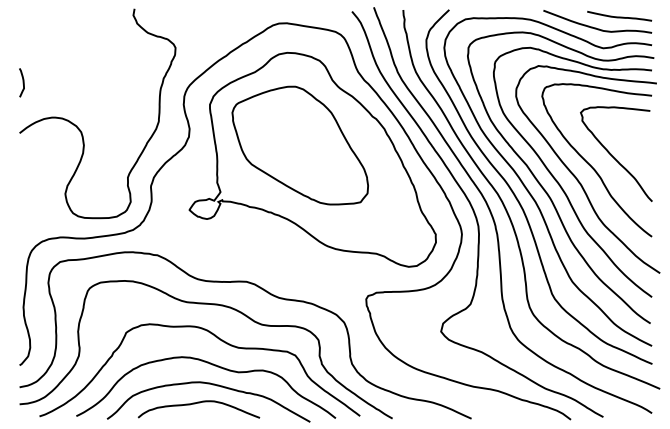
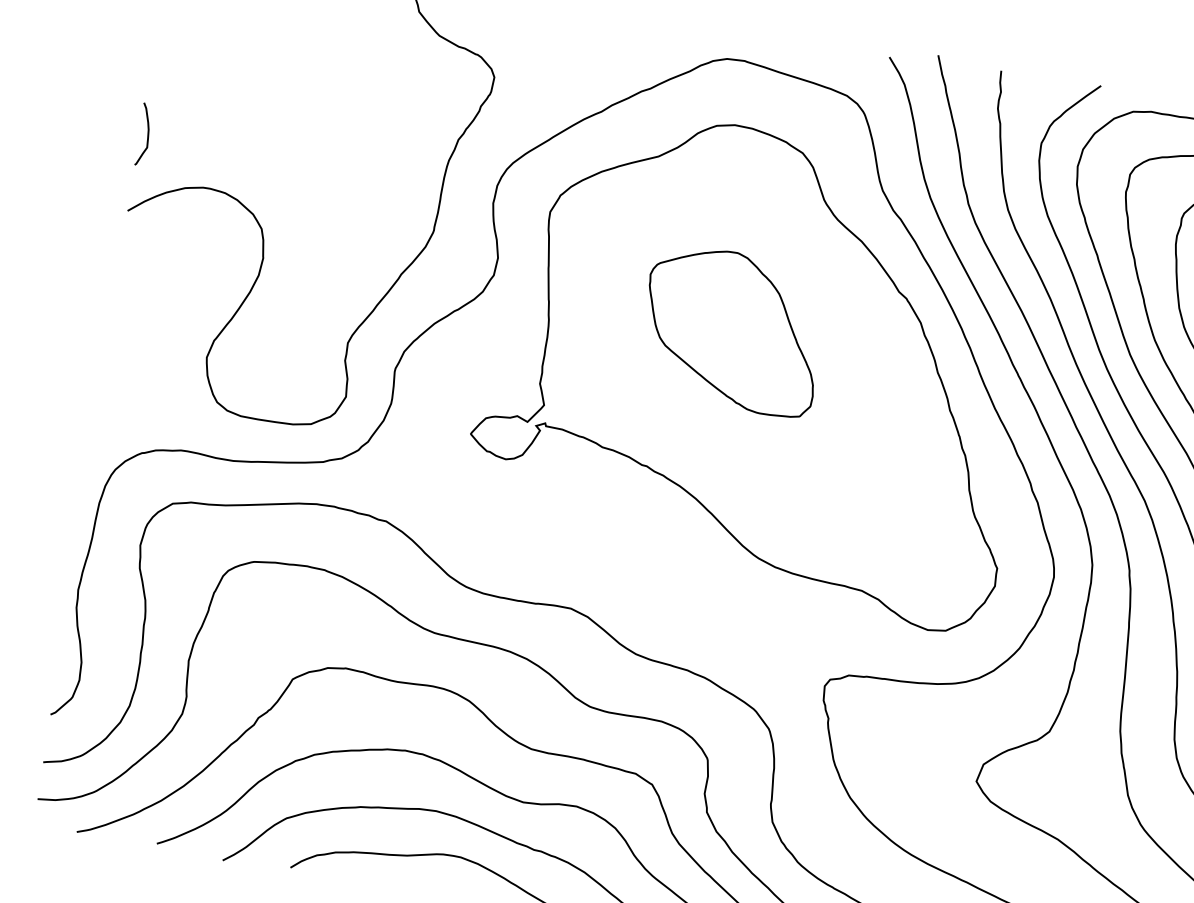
curve: (22, 82) -> (145, 134), moved
part: (299, 145) -> (730, 330), size x0.6

